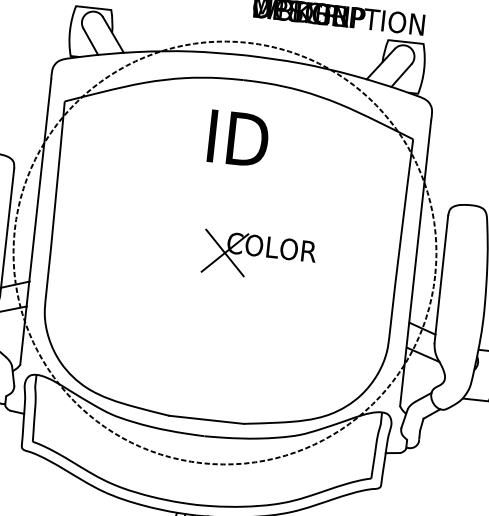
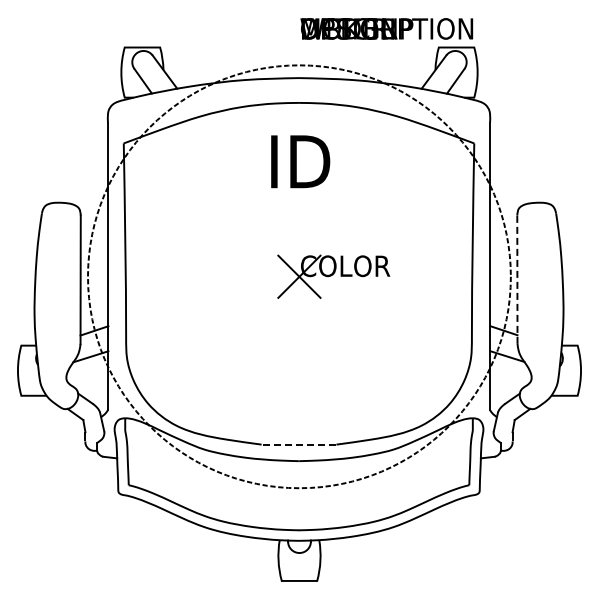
line: (441, 279) -> (517, 279), solid -> dashed
line: (205, 419) -> (298, 444), solid -> dashed

